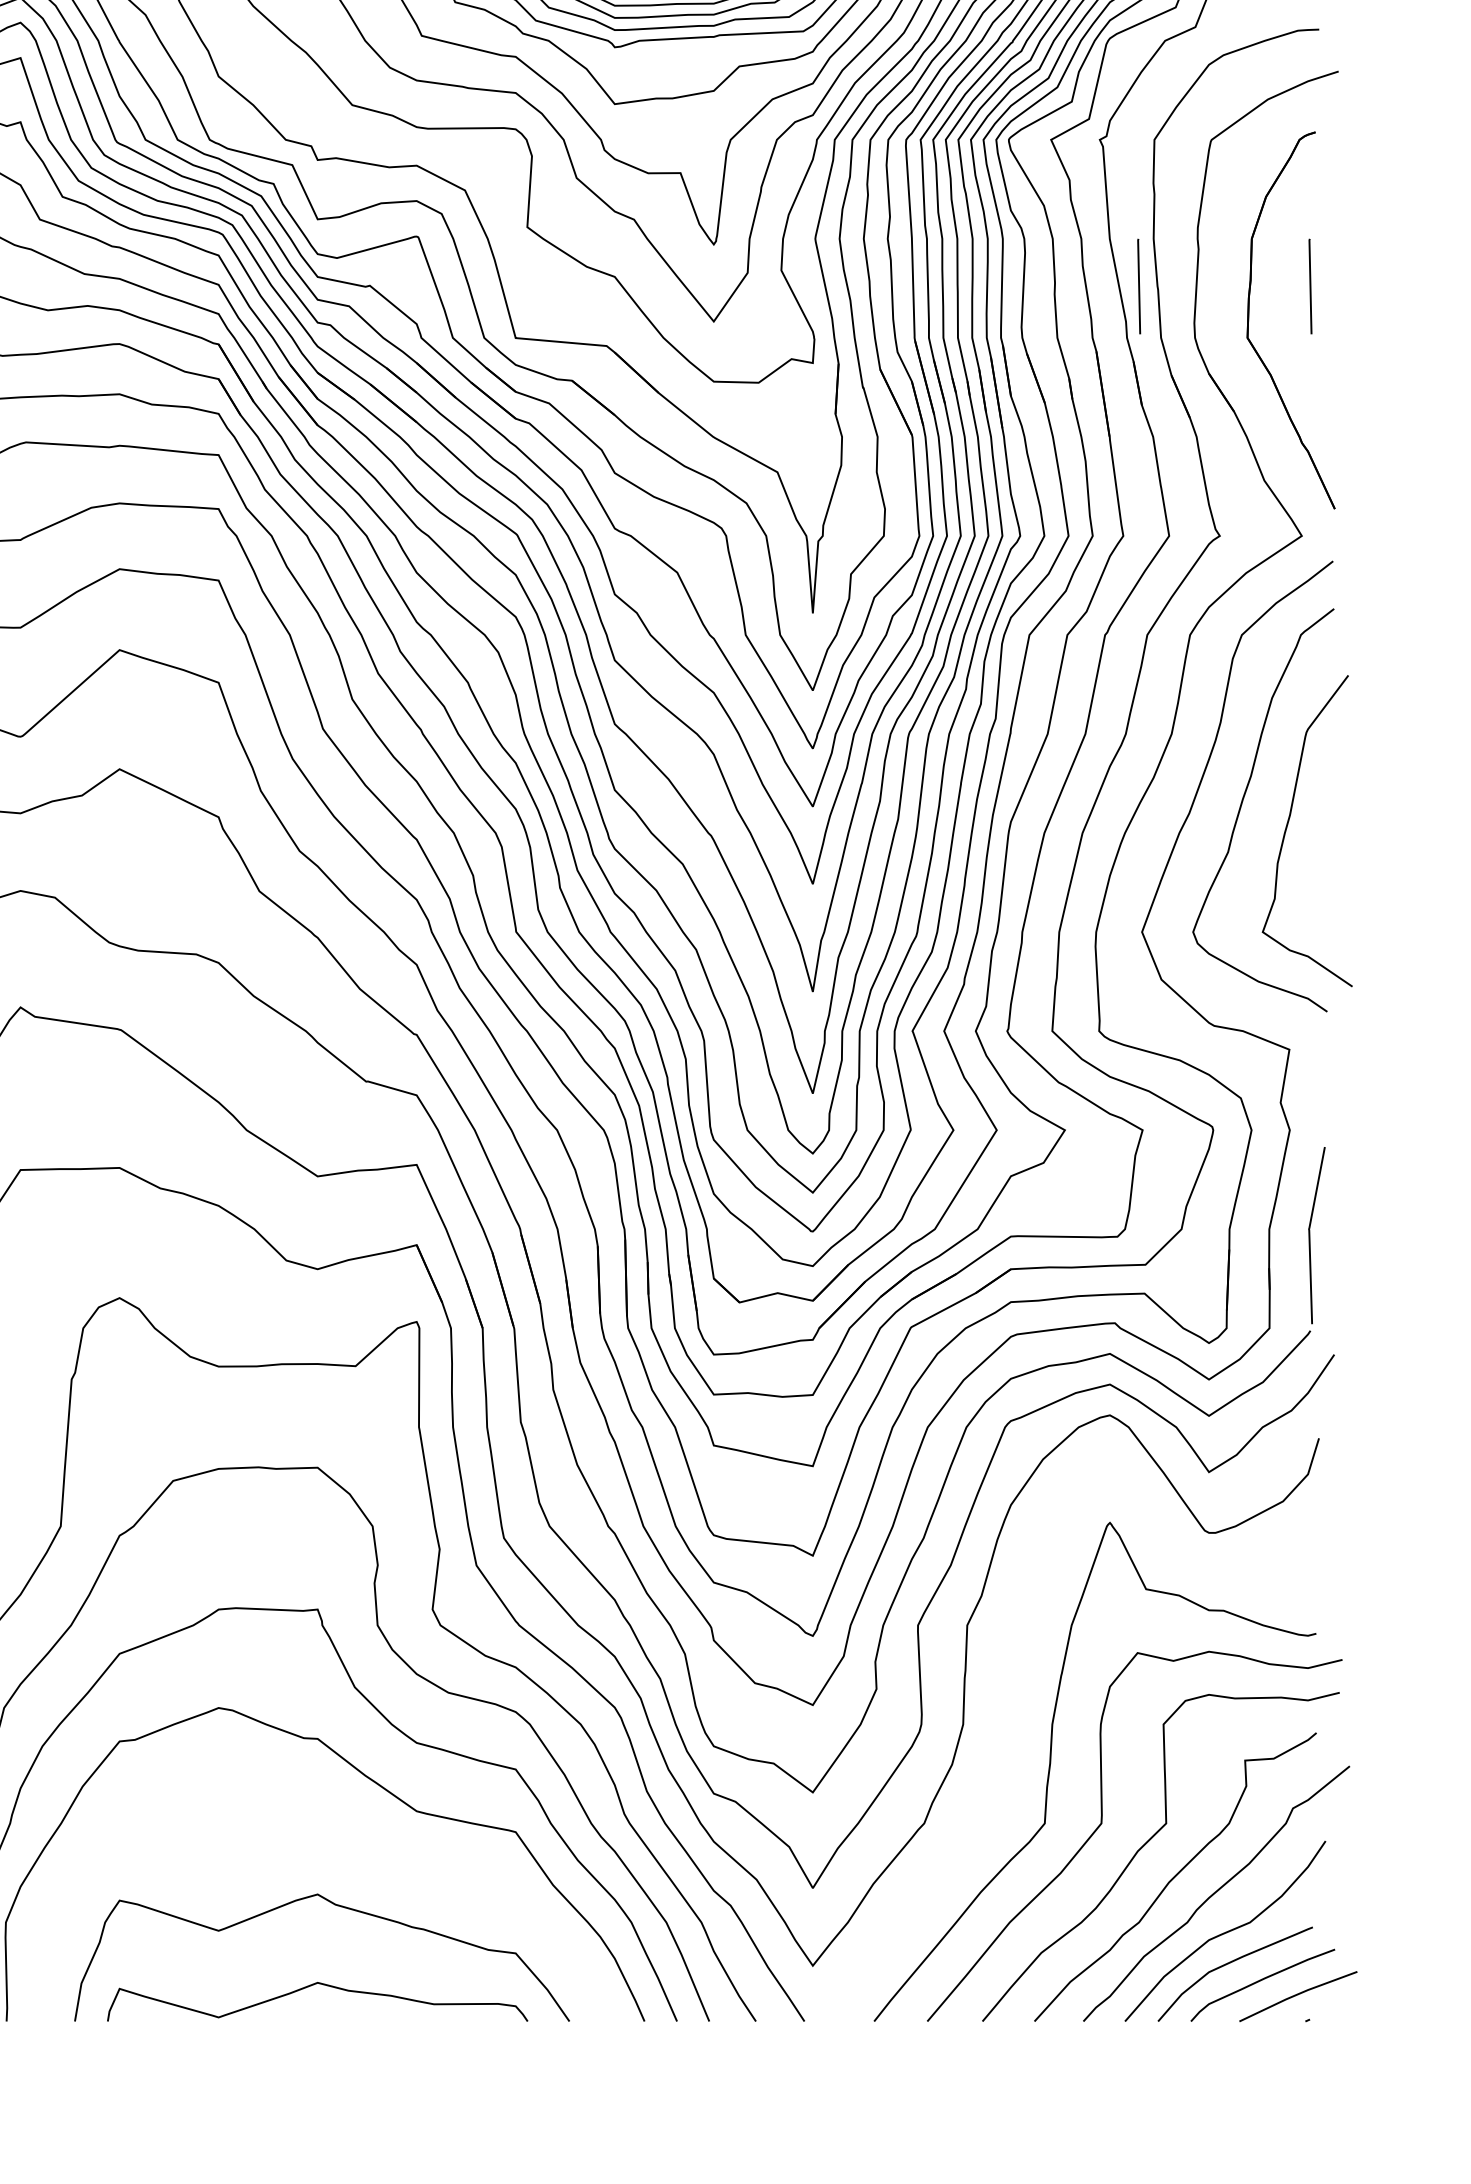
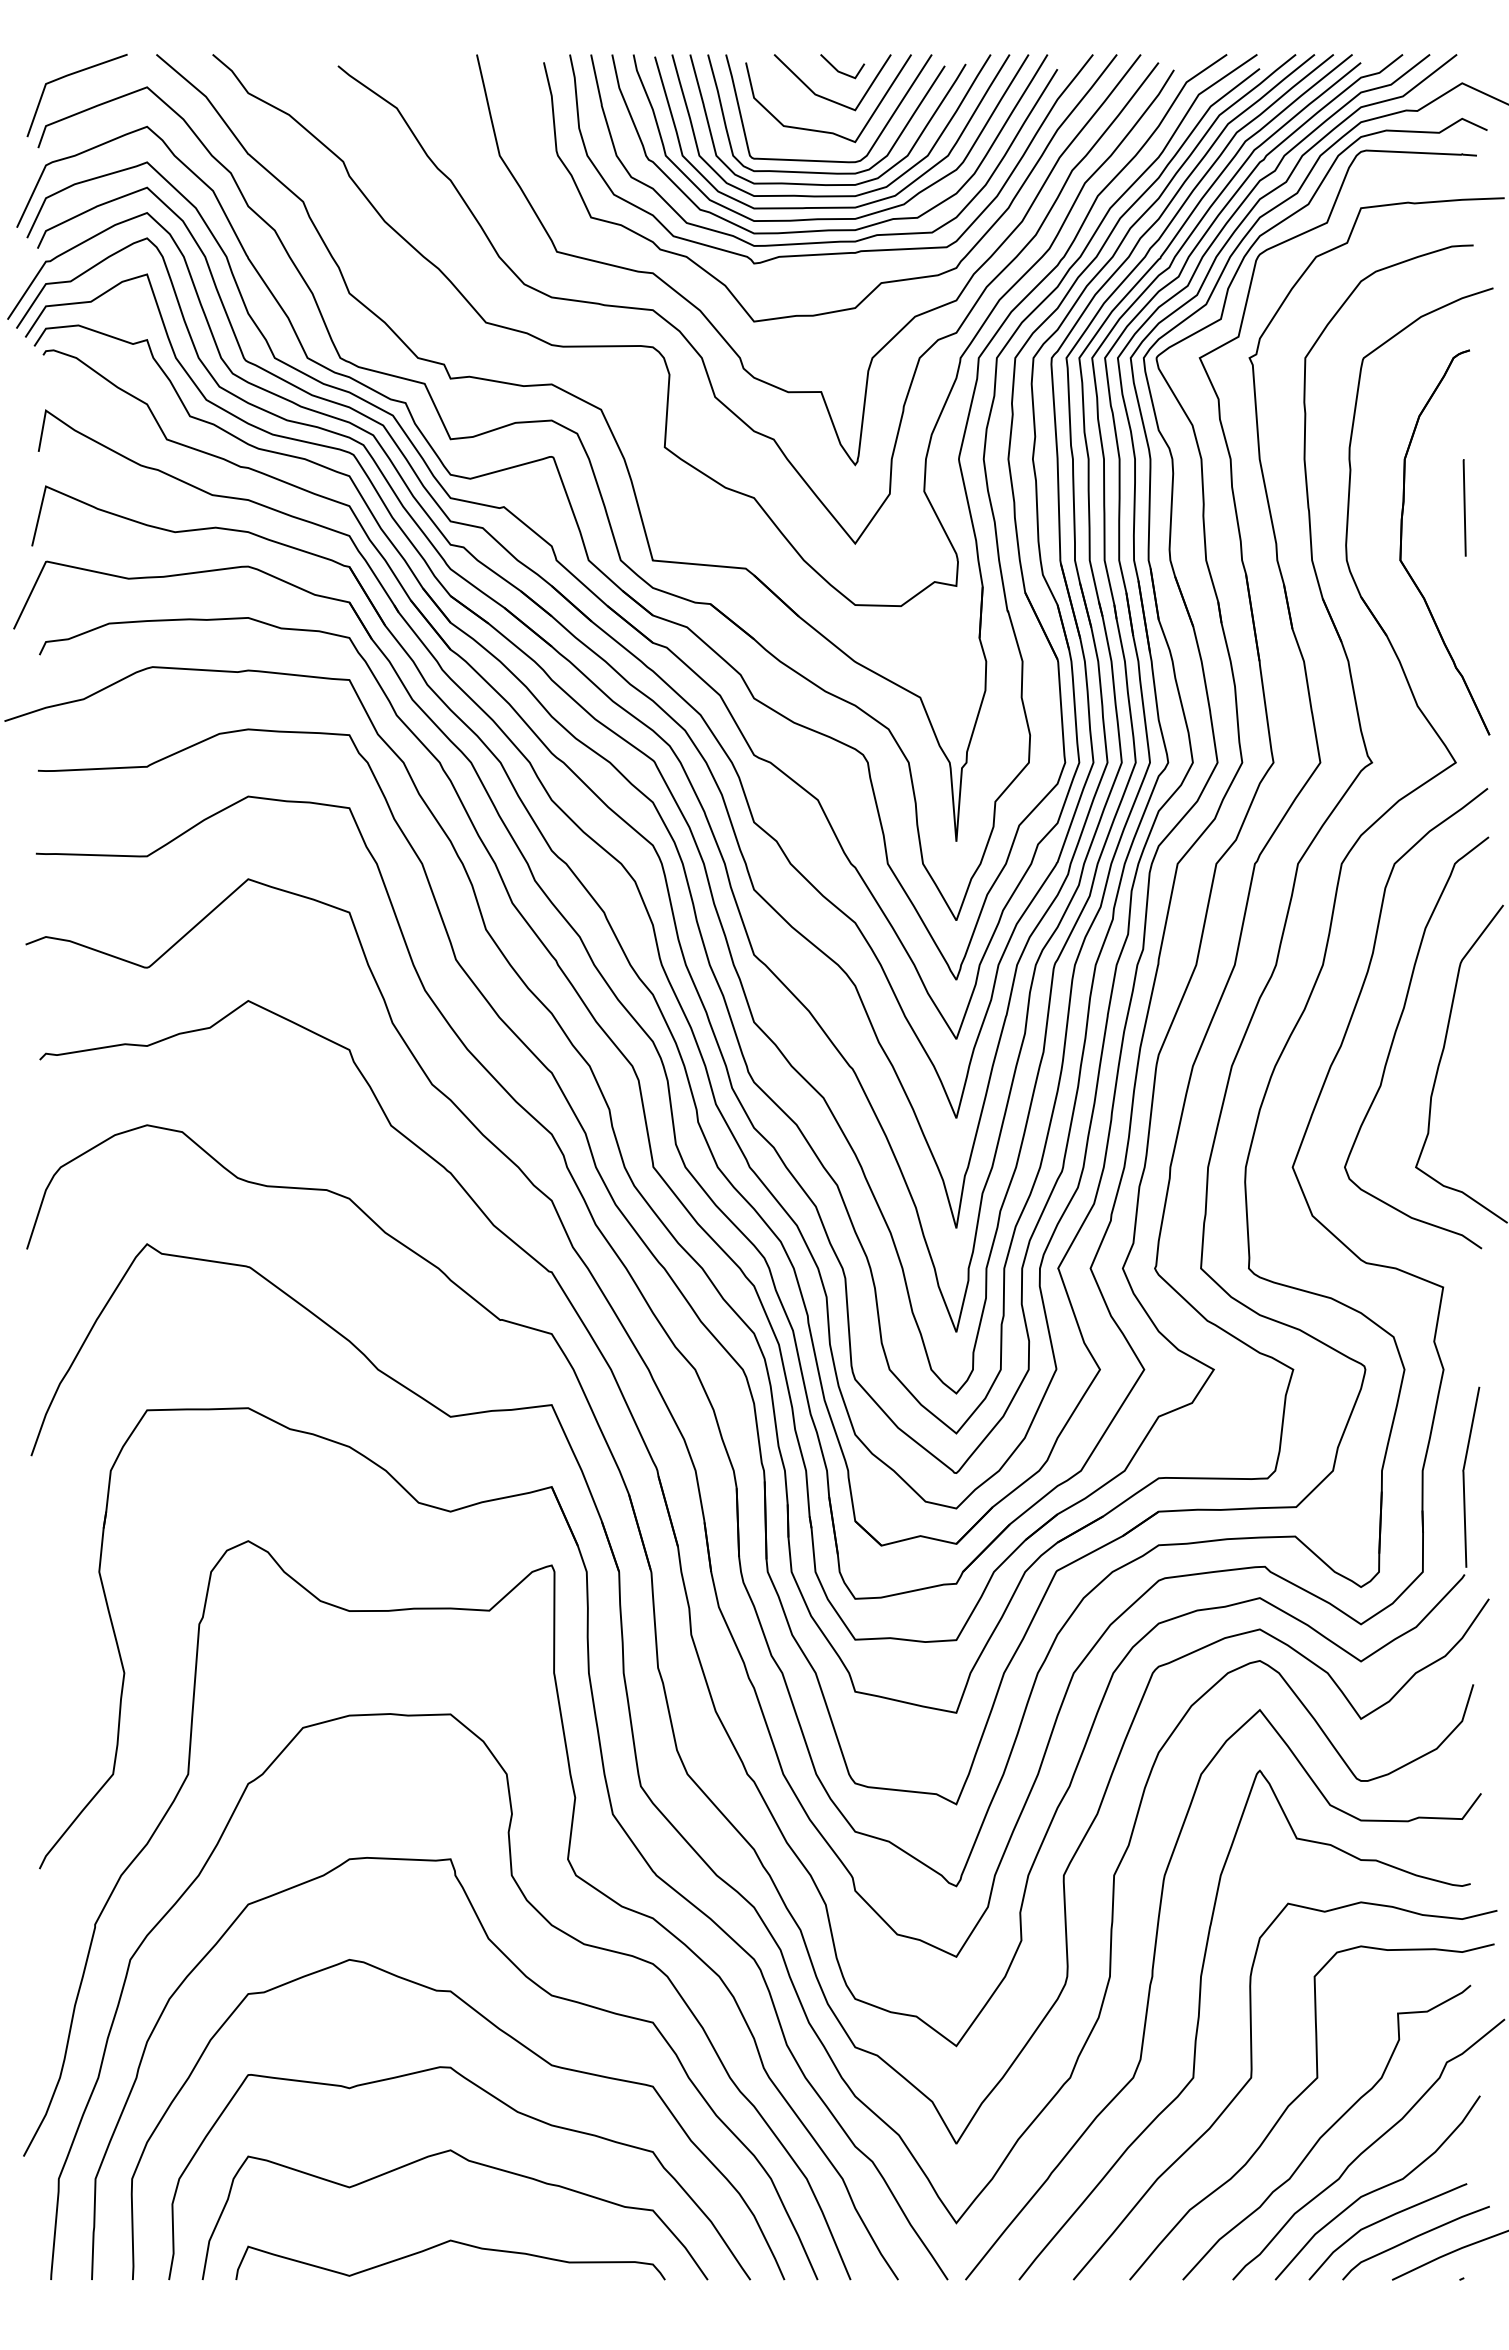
line: (1138, 286) -> (1289, 507), removed
curve: (1005, 1725) -> (1153, 1977), added
curve: (371, 1850) -> (505, 2105), added

